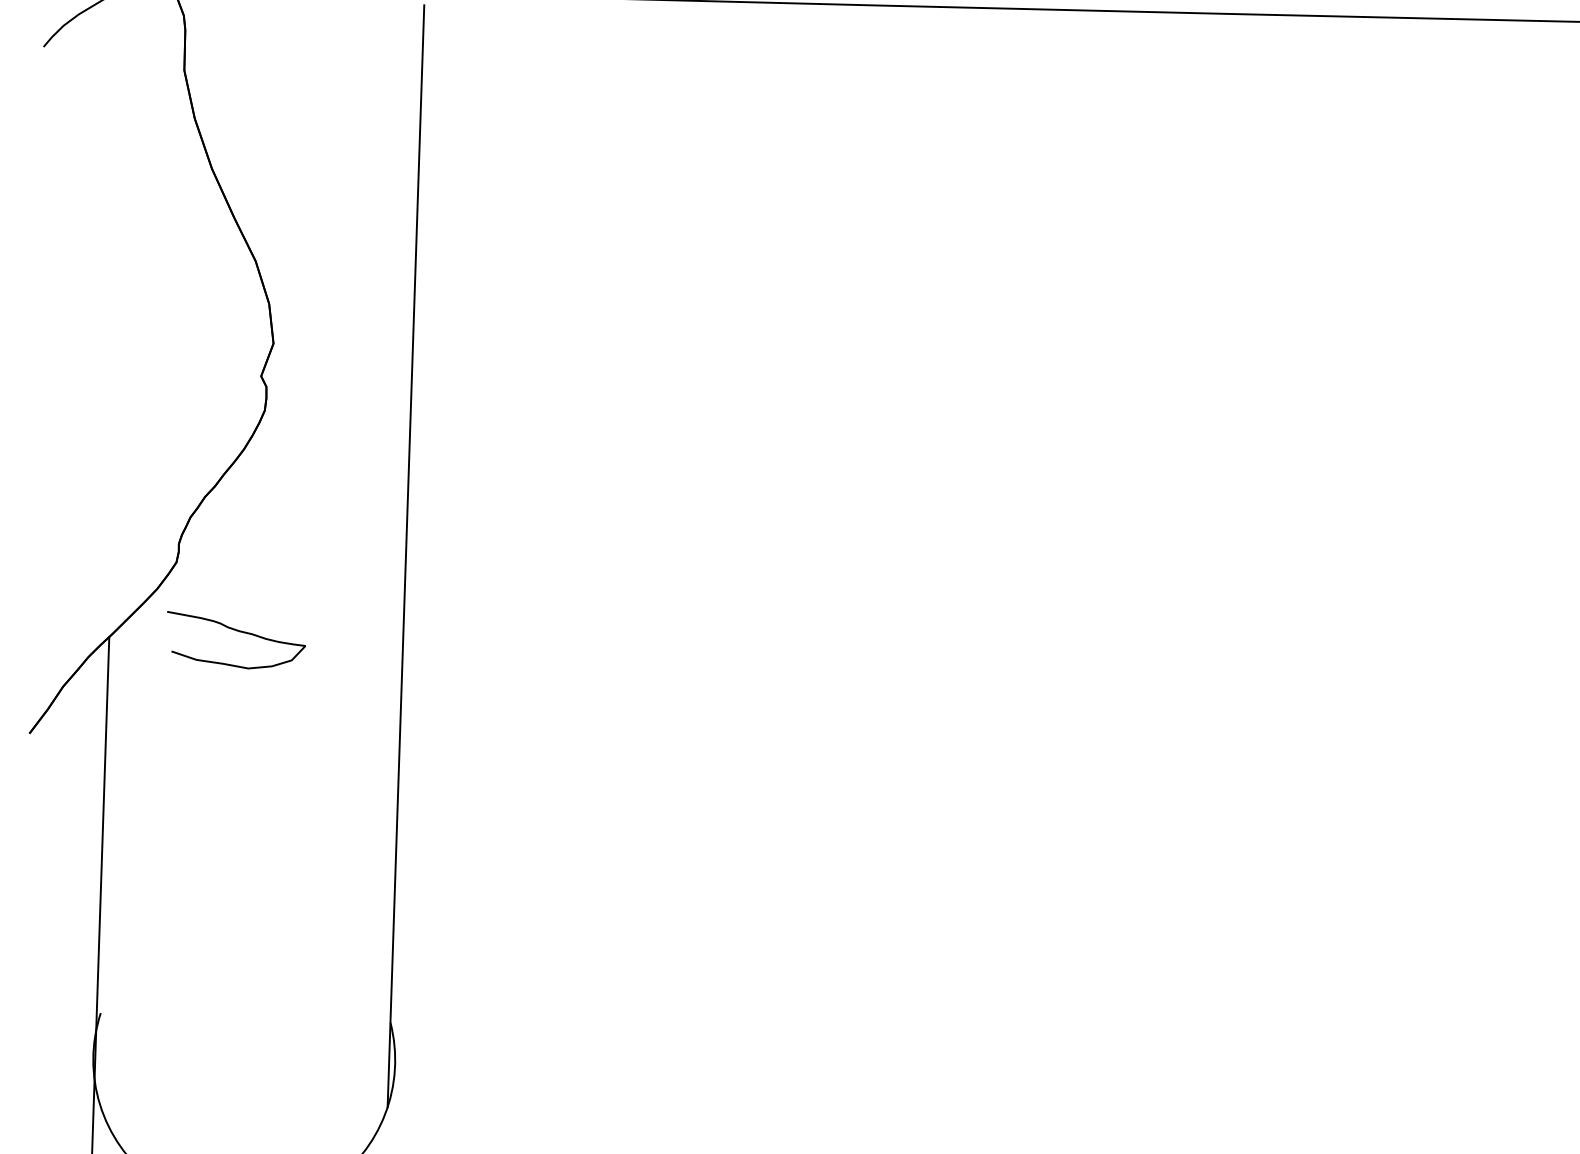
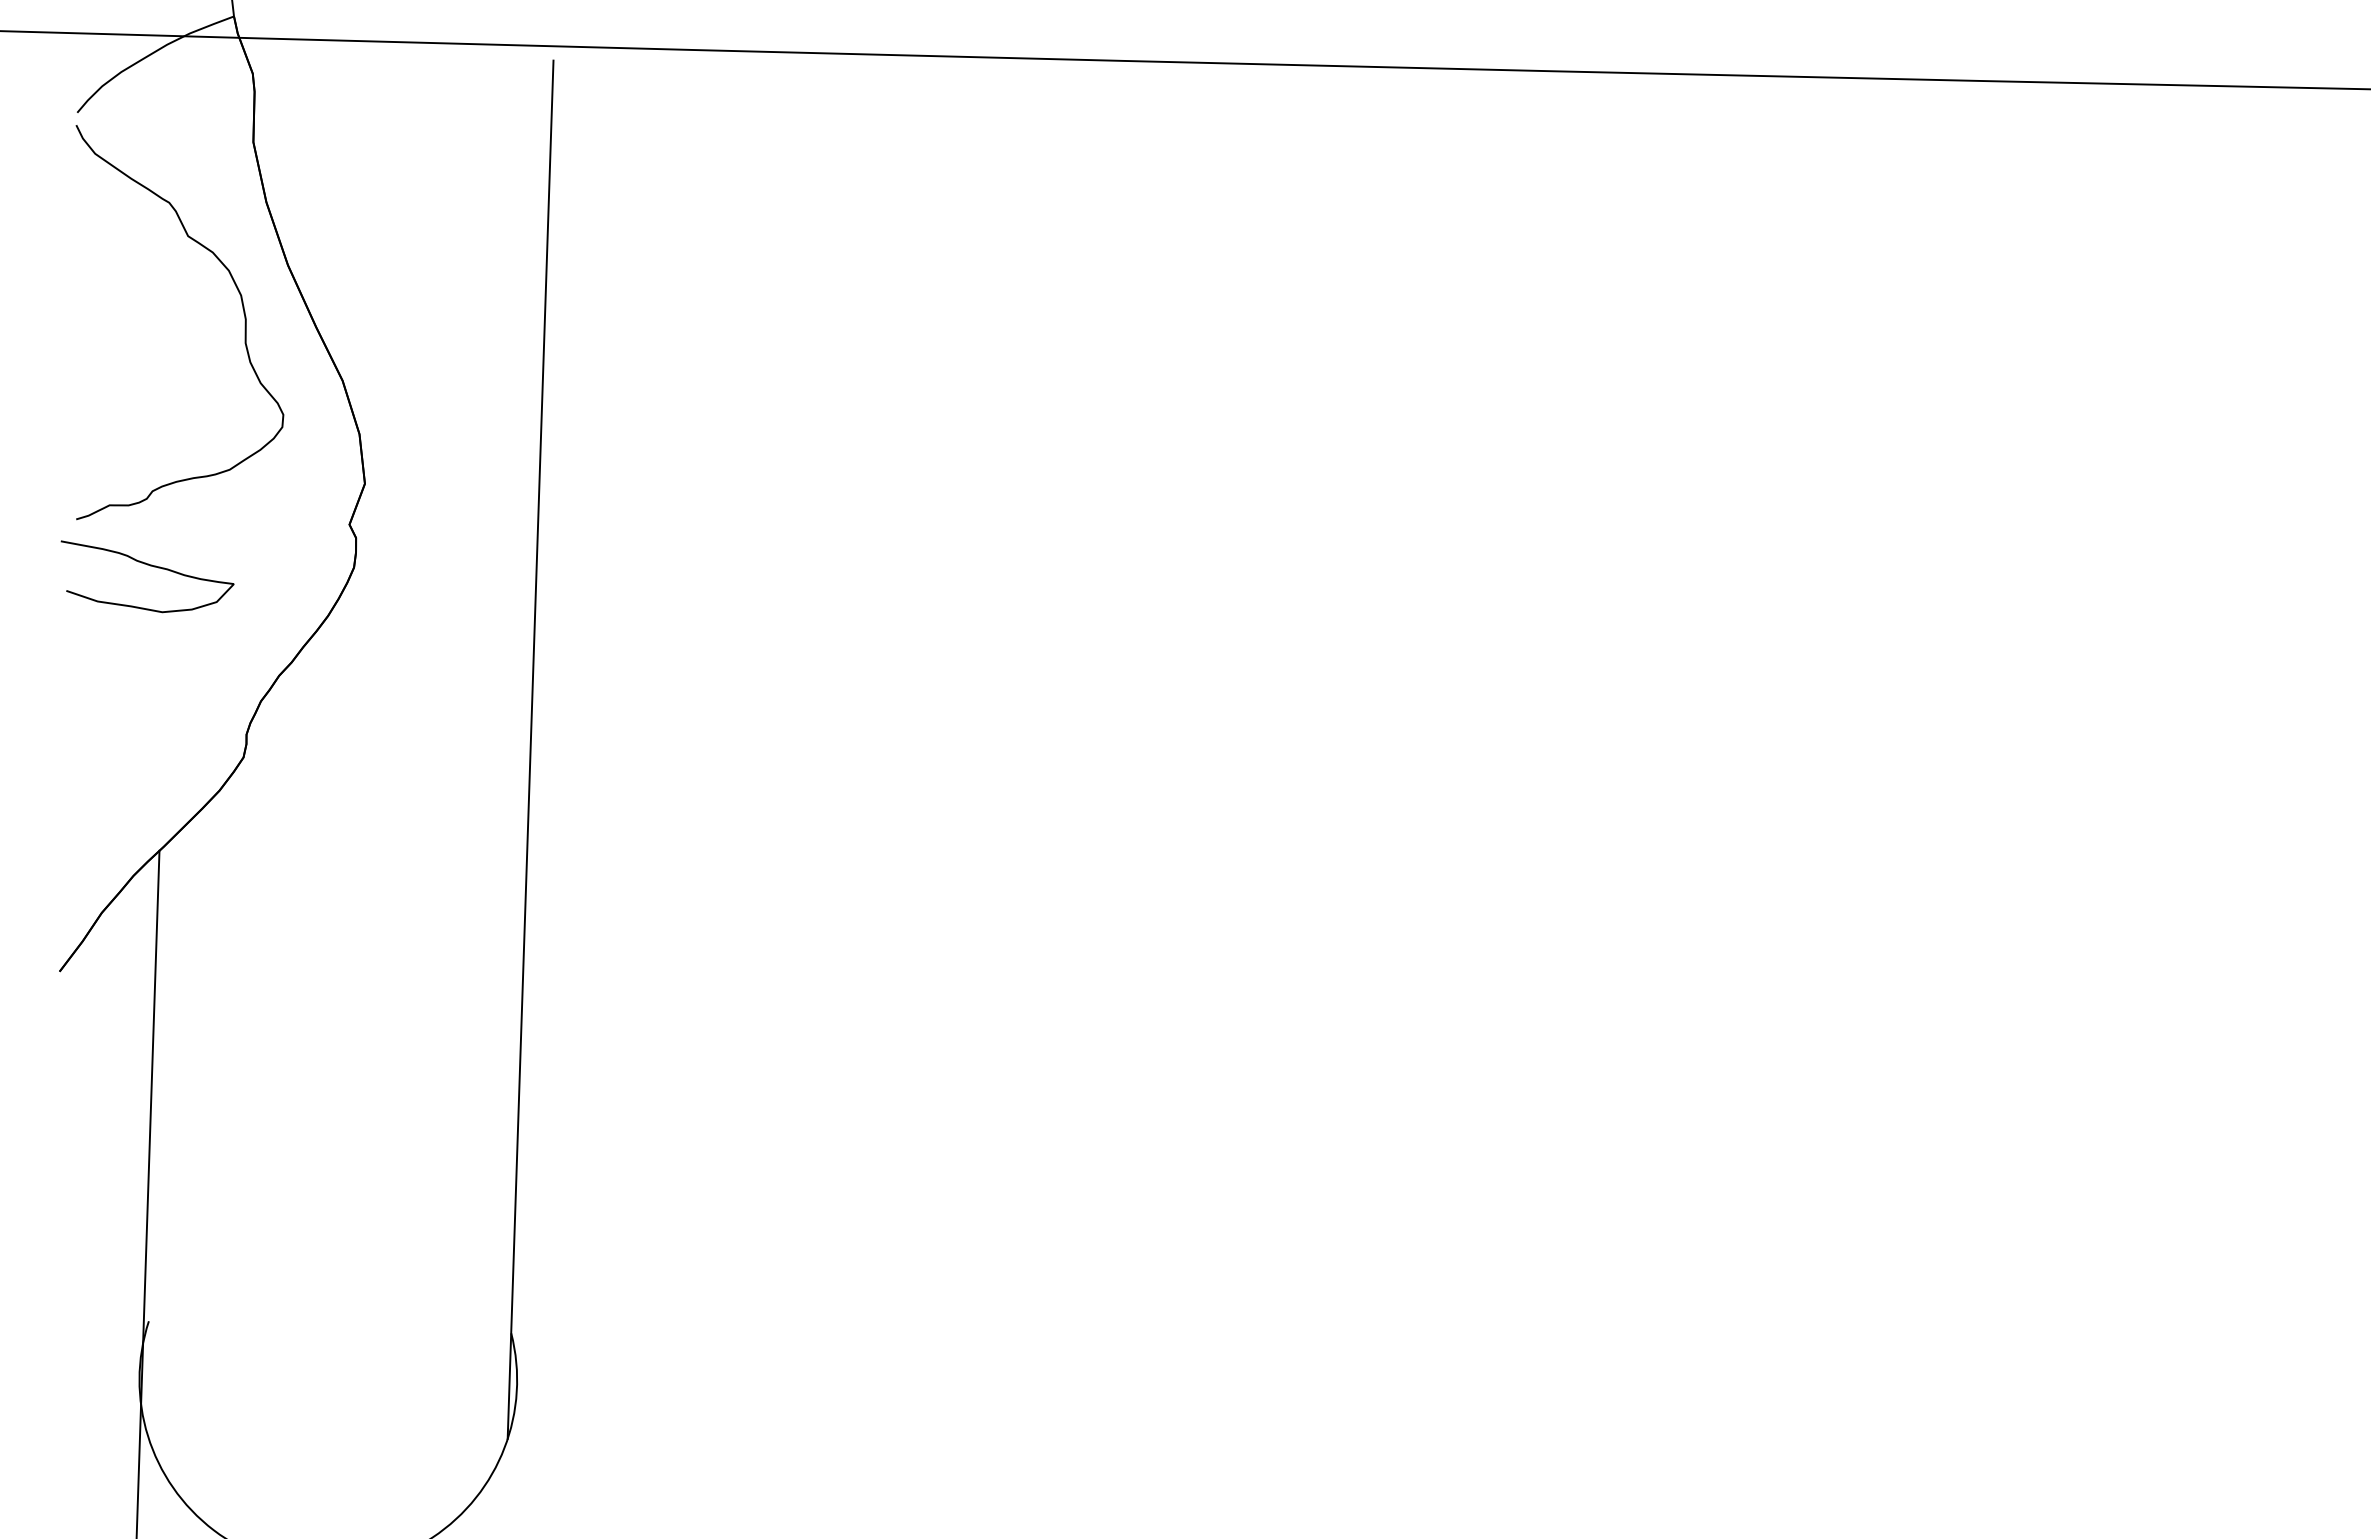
curve: (175, 203) -> (242, 308), added
curve: (238, 631) -> (150, 566), moved

